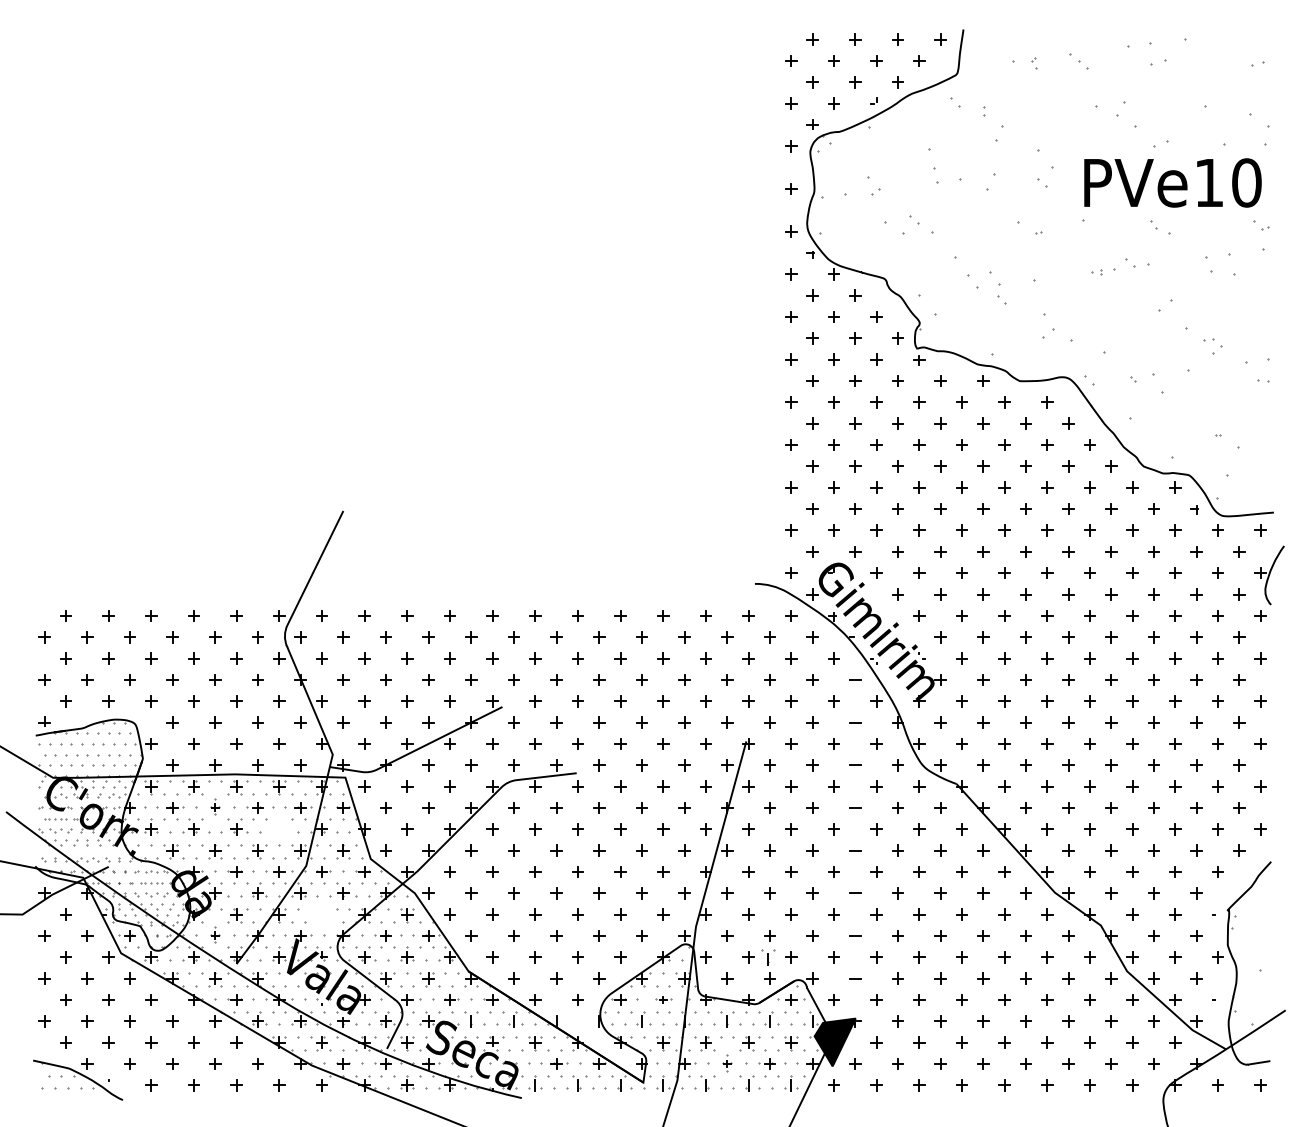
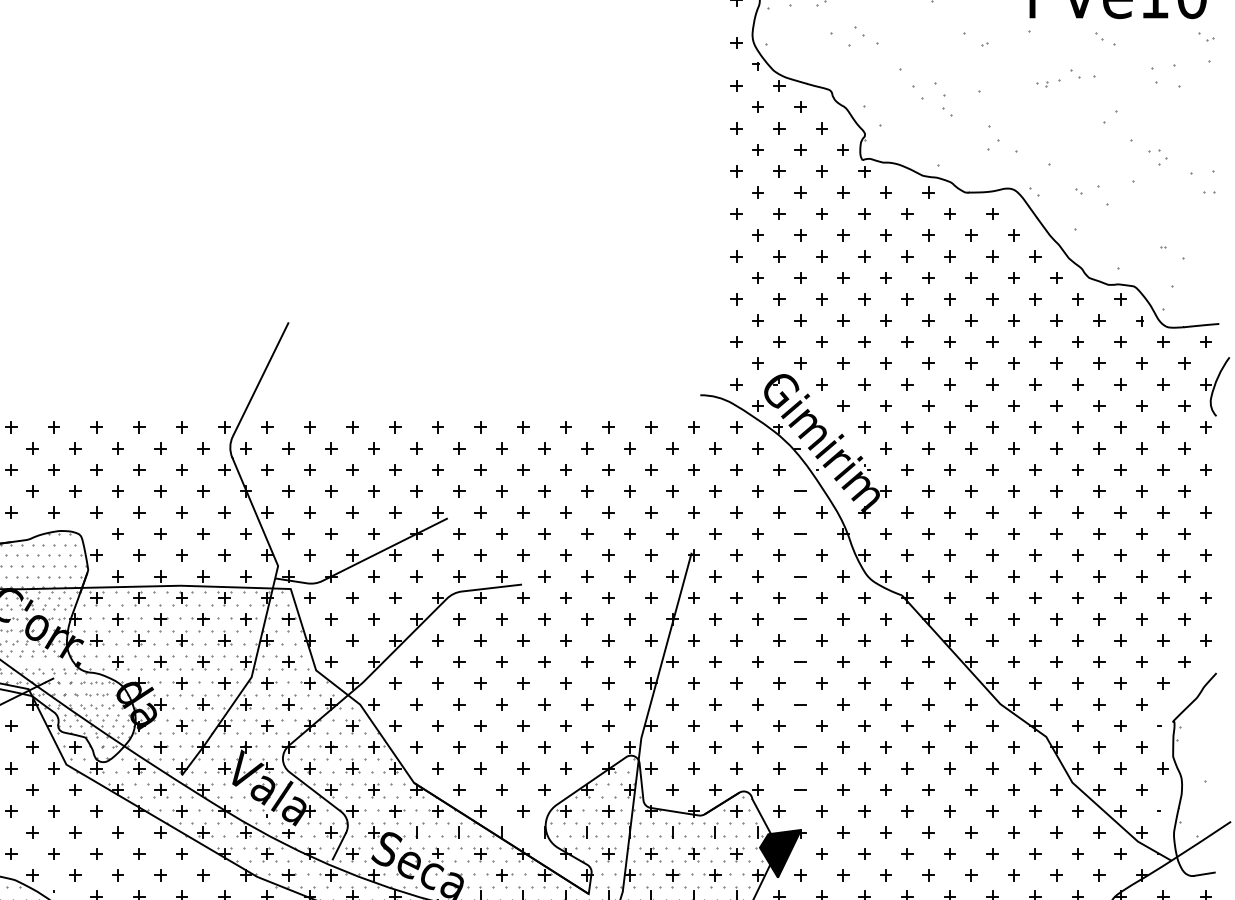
part: (215, 806) -> (160, 617), size x1.67
part: (279, 826) -> (224, 637), added
part: (320, 915) -> (265, 726), added
part: (215, 934) -> (160, 745), size x1.67
part: (768, 957) -> (713, 768), removed
part: (663, 999) -> (608, 810), size x1.67
part: (727, 1063) -> (672, 874), size x1.67

